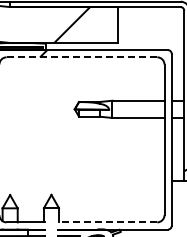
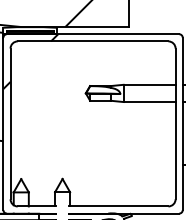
line: (82, 57) -> (93, 41), dashed -> solid
line: (107, 222) -> (118, 206), dashed -> solid

